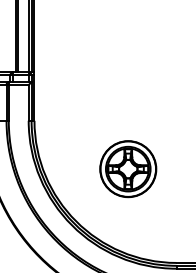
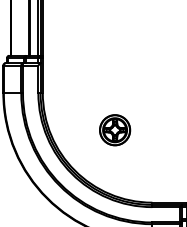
part: (127, 168) -> (114, 129), size x0.7

